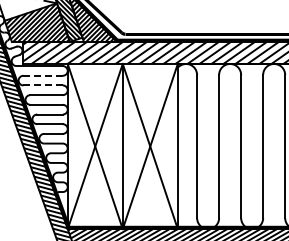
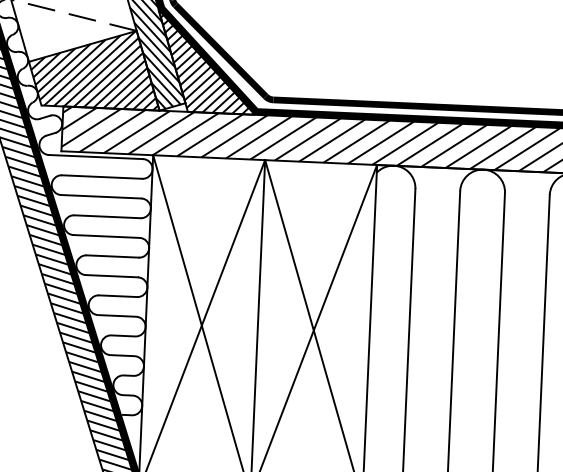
line: (43, 75) -> (102, 176), dashed -> solid
line: (43, 85) -> (101, 196), dashed -> solid

